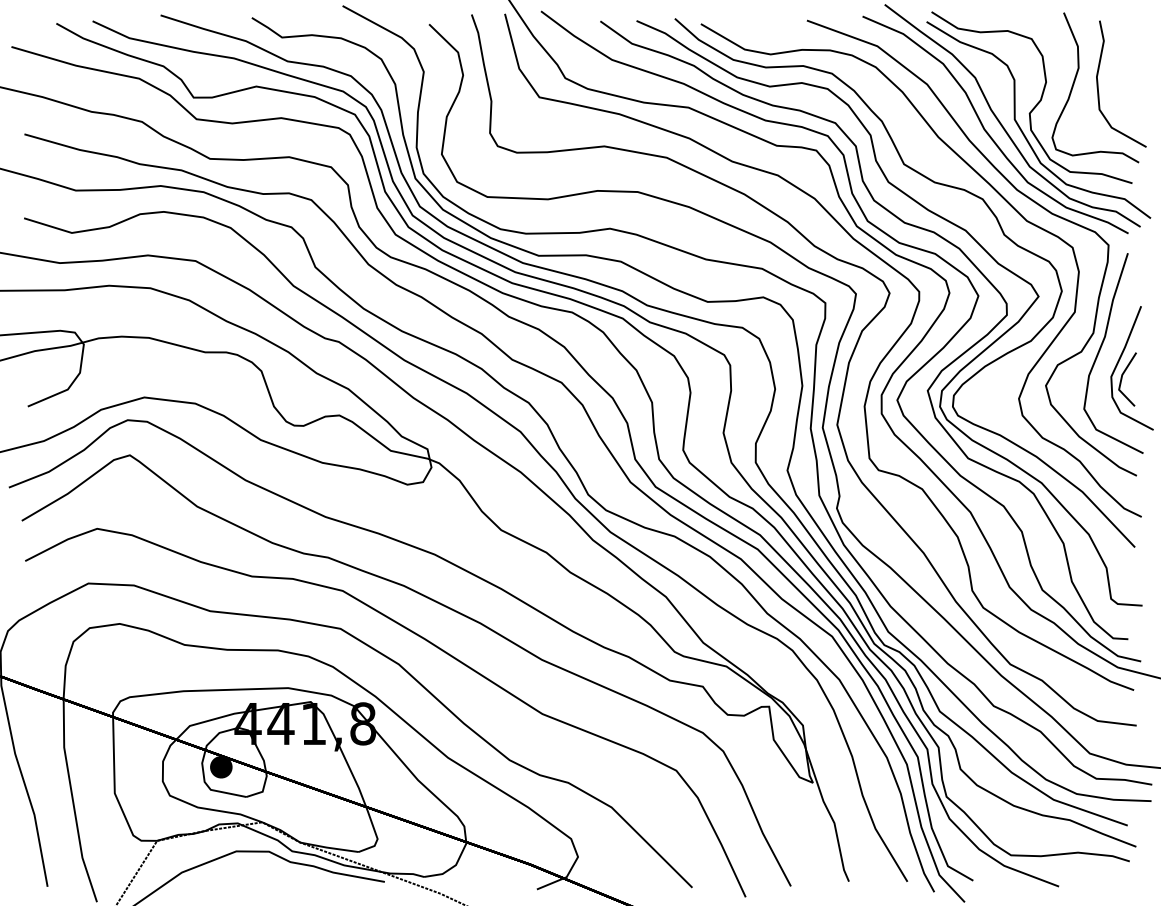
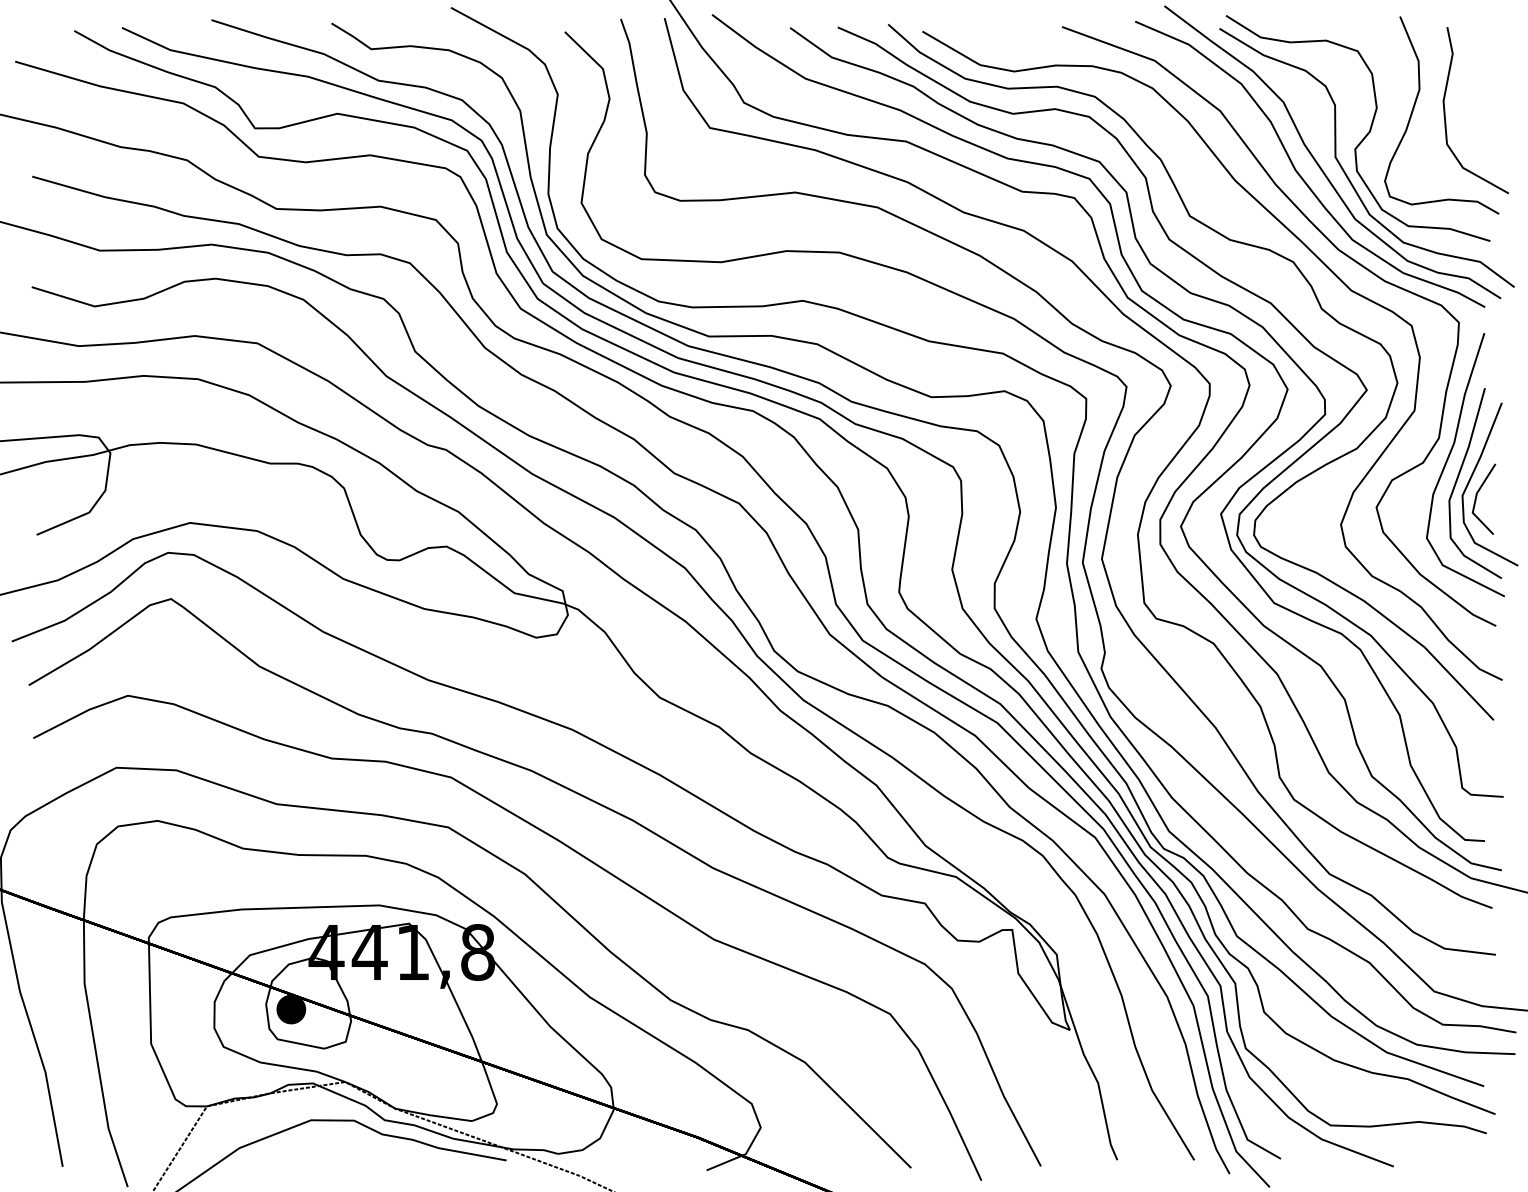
curve: (1109, 362) -> (1459, 476), added

